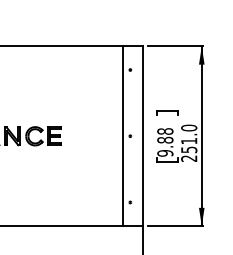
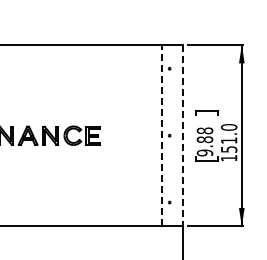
line: (123, 136) -> (162, 135), solid -> dashed
line: (143, 136) -> (182, 135), solid -> dashed
text: (188, 158) -> (228, 158), 251.0 -> 151.0

